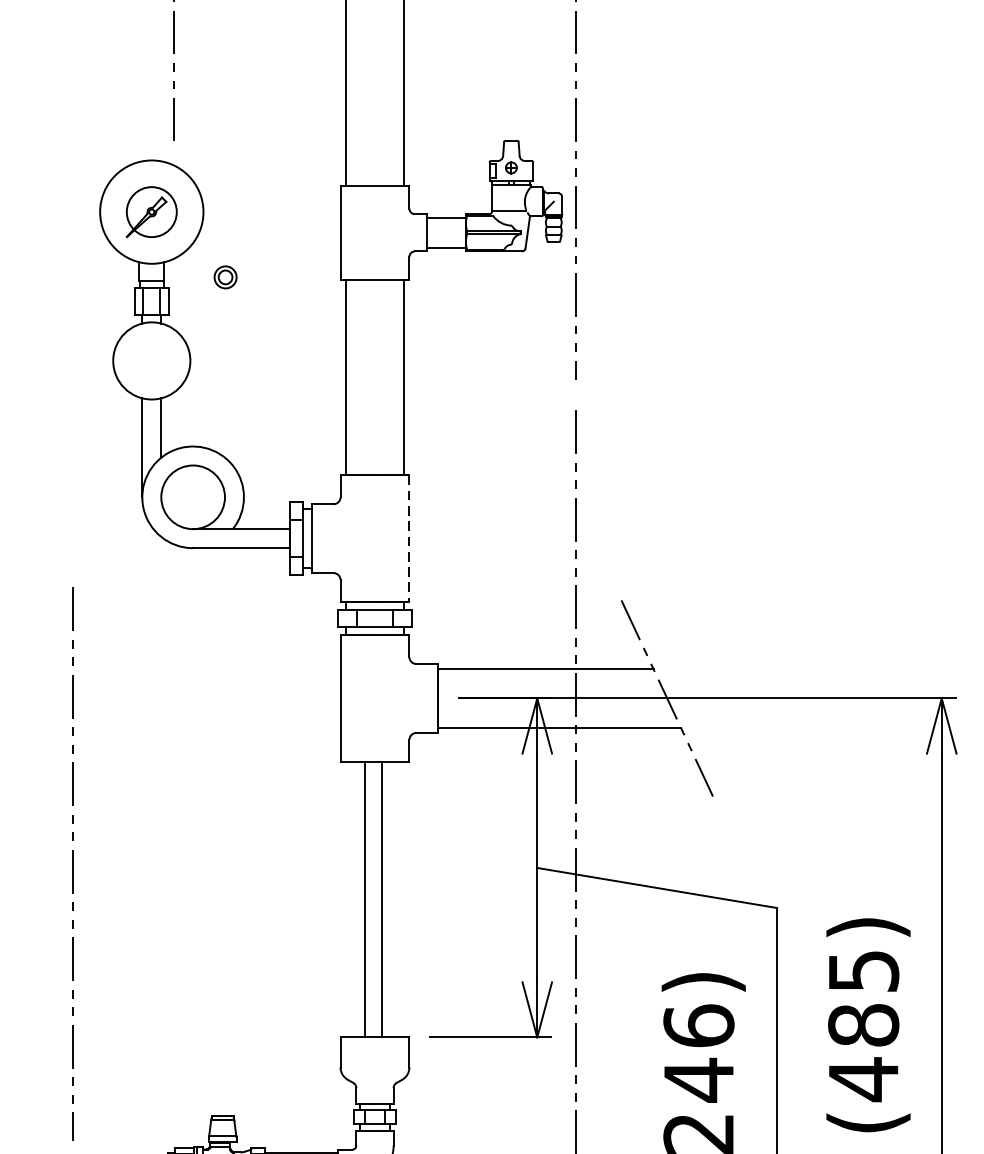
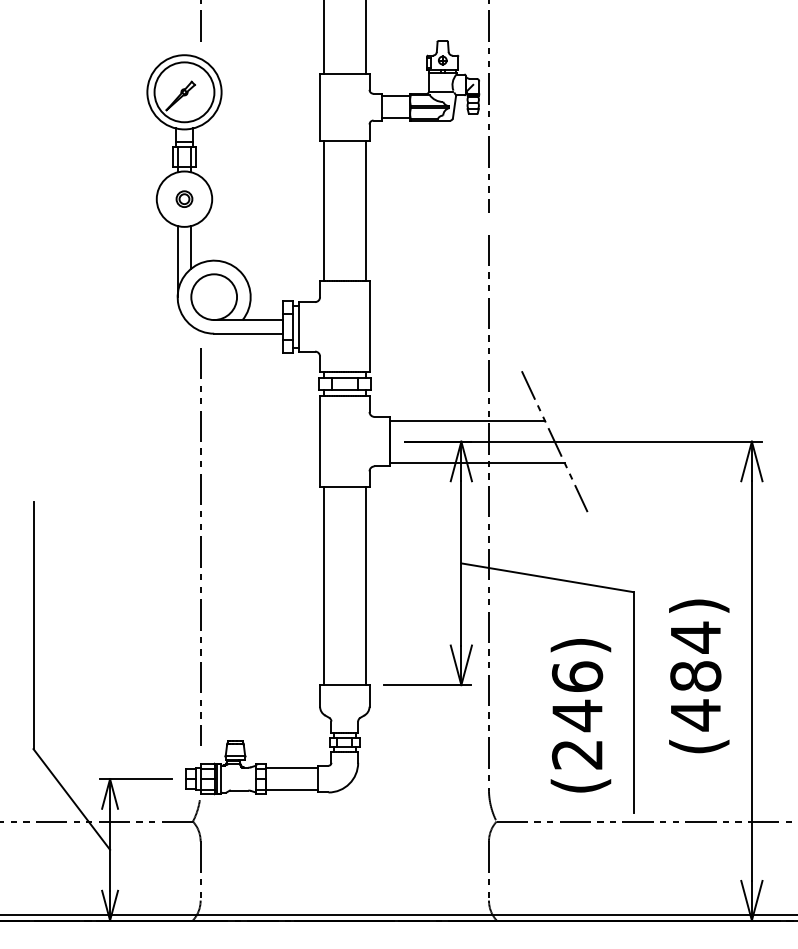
circle: (151, 212) -> (184, 92), size x1.67
part: (225, 276) -> (184, 198), moved
line: (409, 538) -> (369, 326), dashed -> solid
line: (72, 863) -> (200, 546), moved
line: (364, 900) -> (365, 586), moved
line: (381, 900) -> (323, 586), moved
text: (864, 971) -> (696, 637), (485) -> (484)

